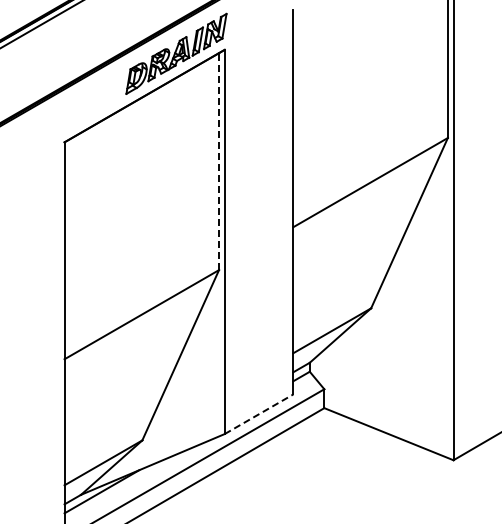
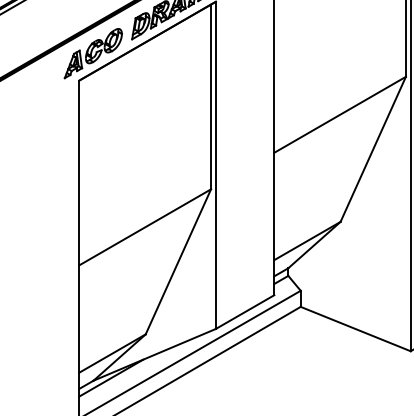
part: (80, 110) -> (93, 53), added
line: (219, 161) -> (211, 96), dashed -> solid
line: (259, 414) -> (245, 312), dashed -> solid

